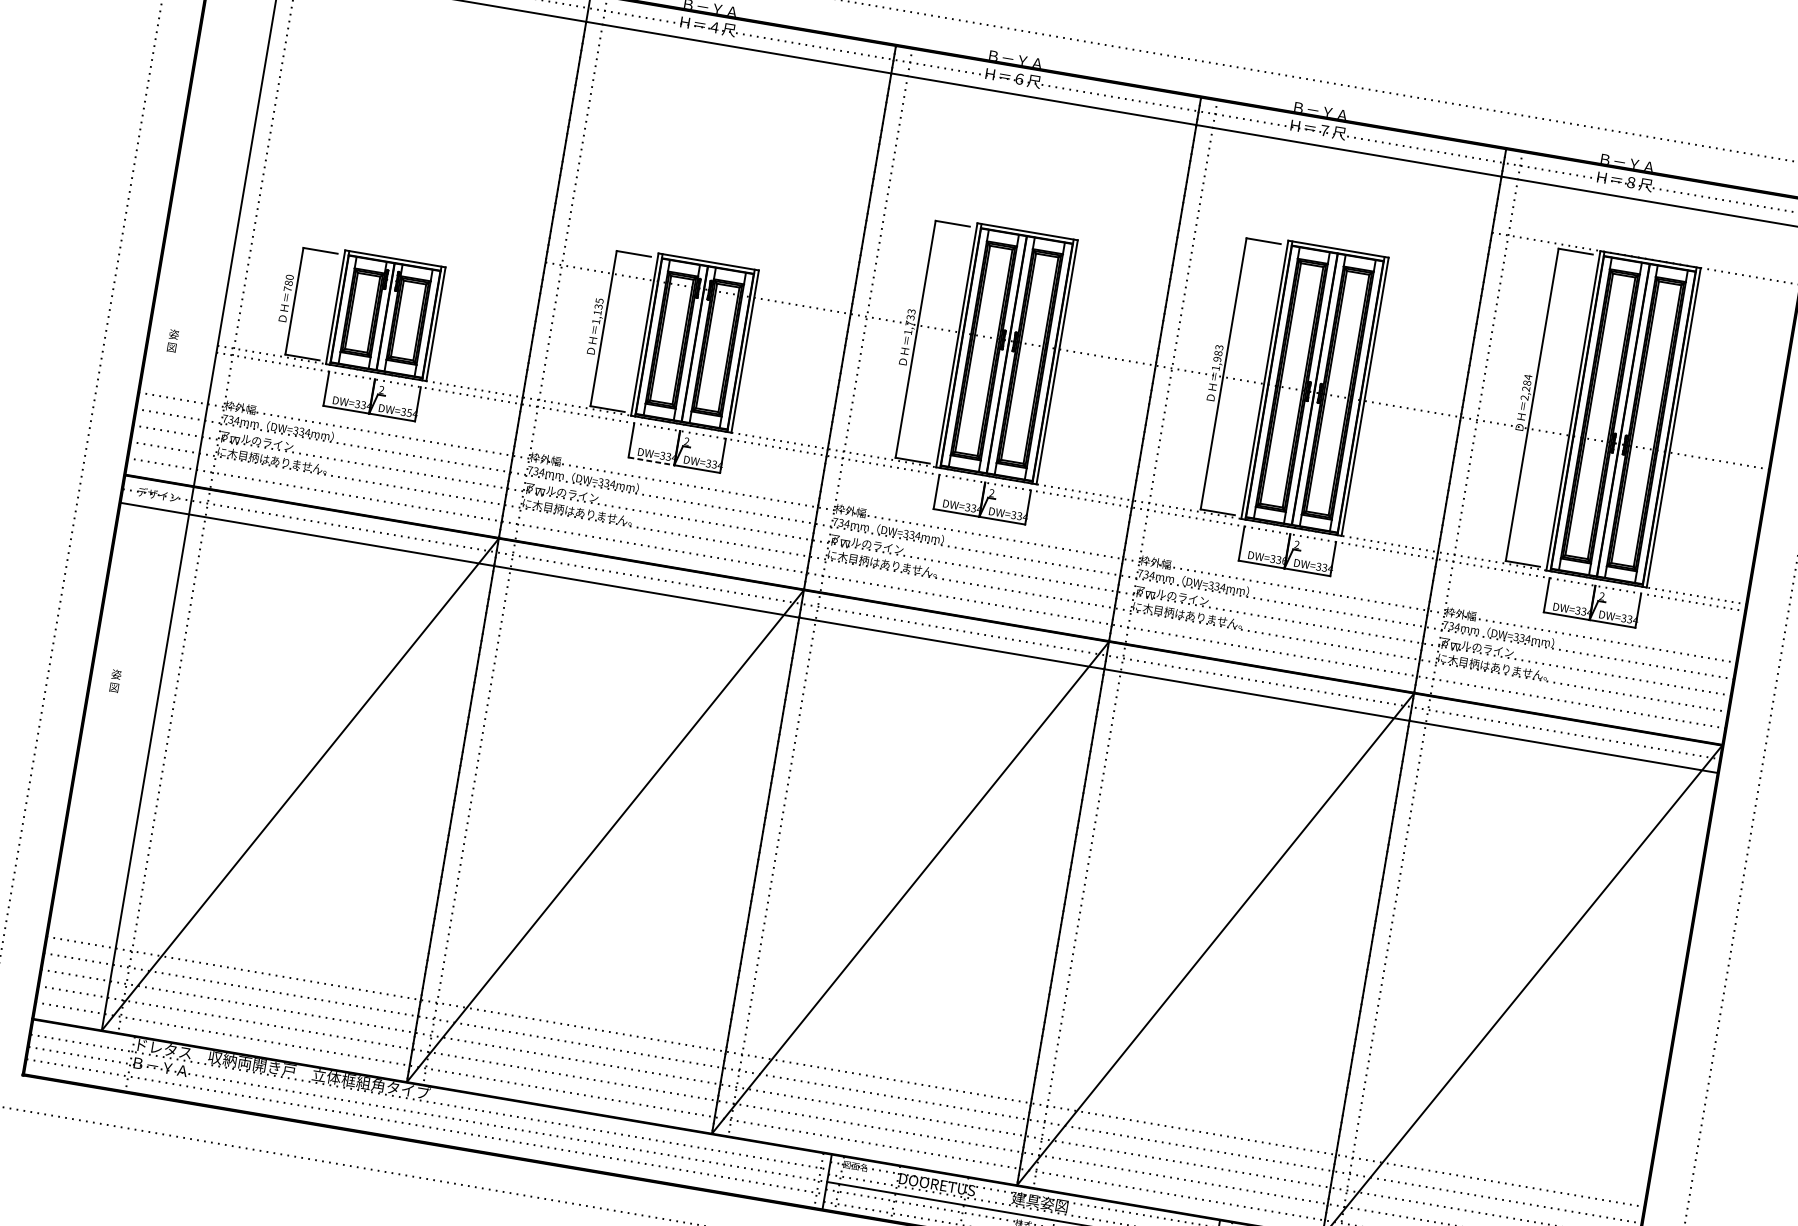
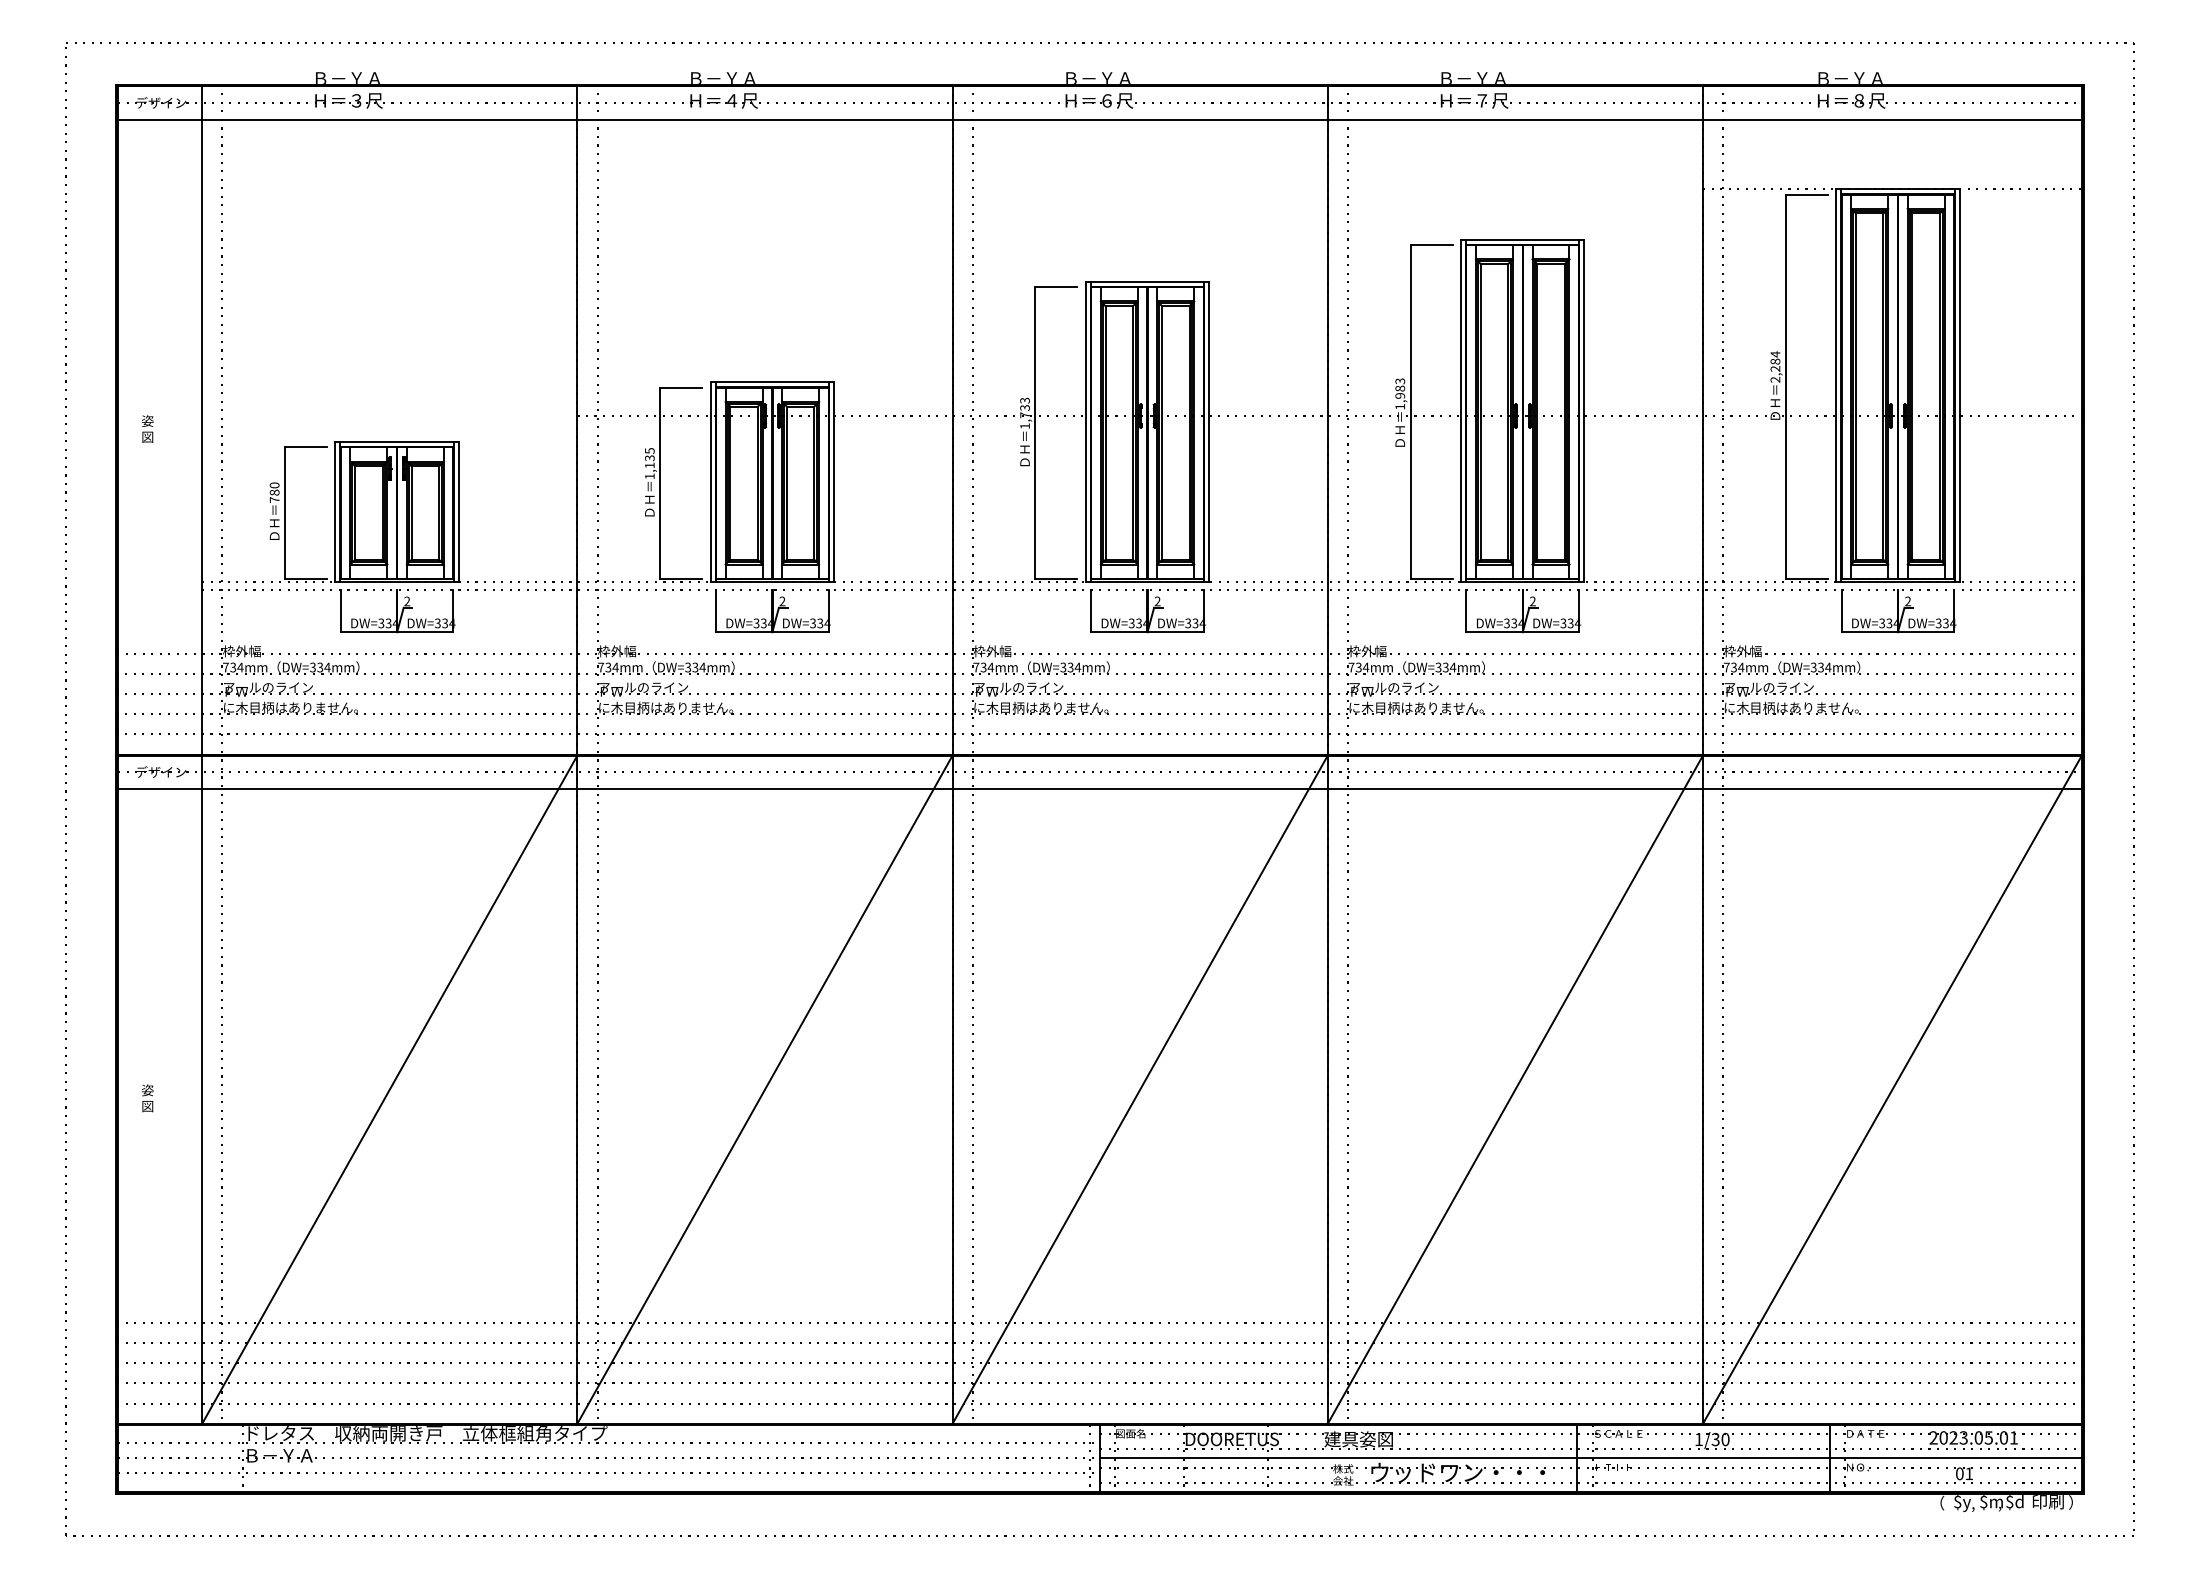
text: (172, 340) -> (147, 428), moved
text: (409, 412) -> (444, 622), DW=354 -> DW=334
line: (651, 461) -> (744, 632), dashed -> solid
text: (1284, 561) -> (1521, 623), DW=336 -> DW=334
text: (115, 681) -> (147, 1098), moved

